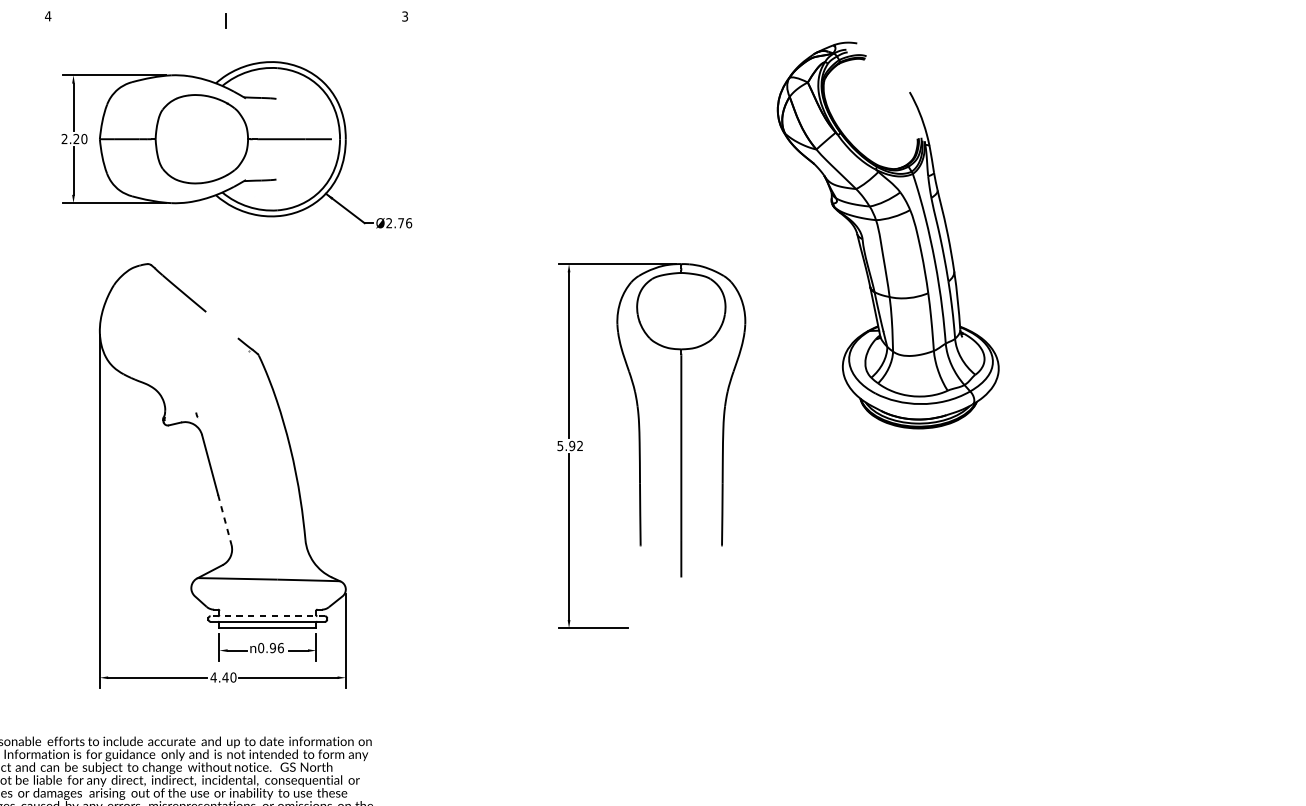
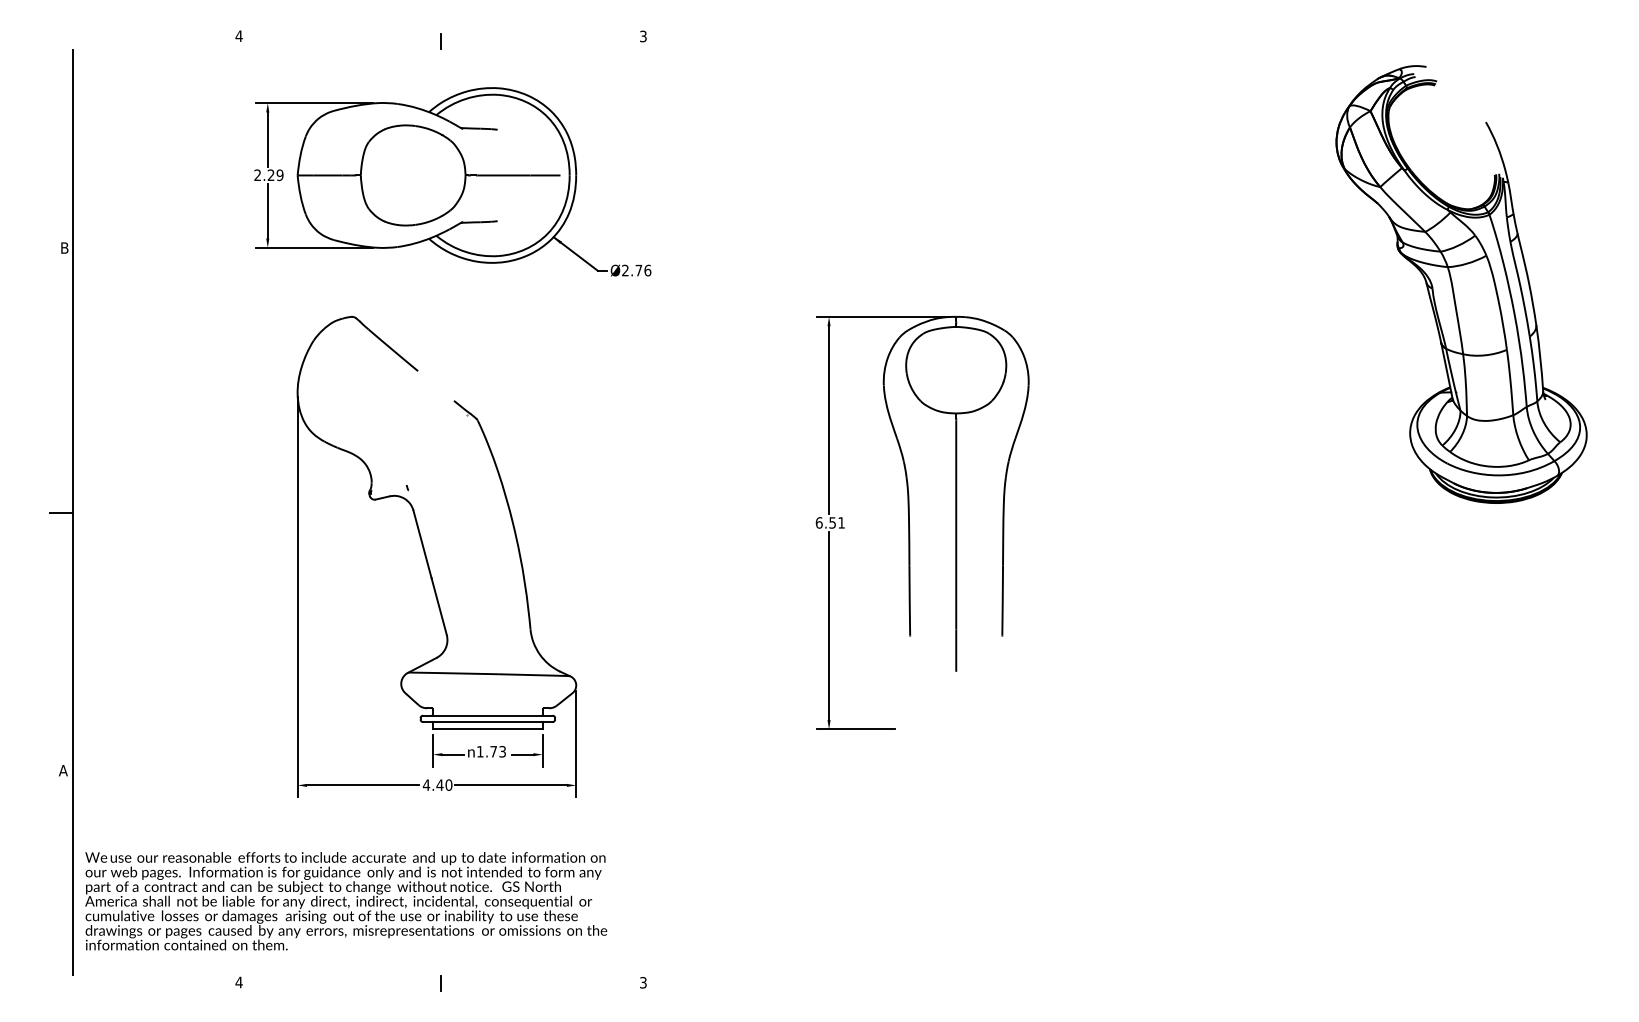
text: (83, 139) -> (279, 175), 2.20 -> 2.29
part: (888, 235) -> (1461, 284), moved
text: (569, 445) -> (829, 522), 5.92 -> 6.51
line: (225, 520) -> (439, 607), dashed -> solid
line: (267, 616) -> (487, 715), dashed -> solid
text: (271, 647) -> (491, 751), 0.96 -> 1.73

